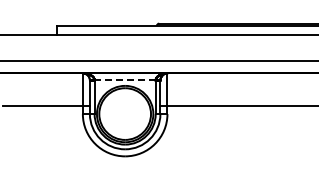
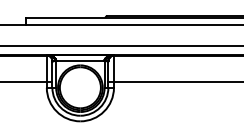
line: (125, 80) -> (80, 61), dashed -> solid

